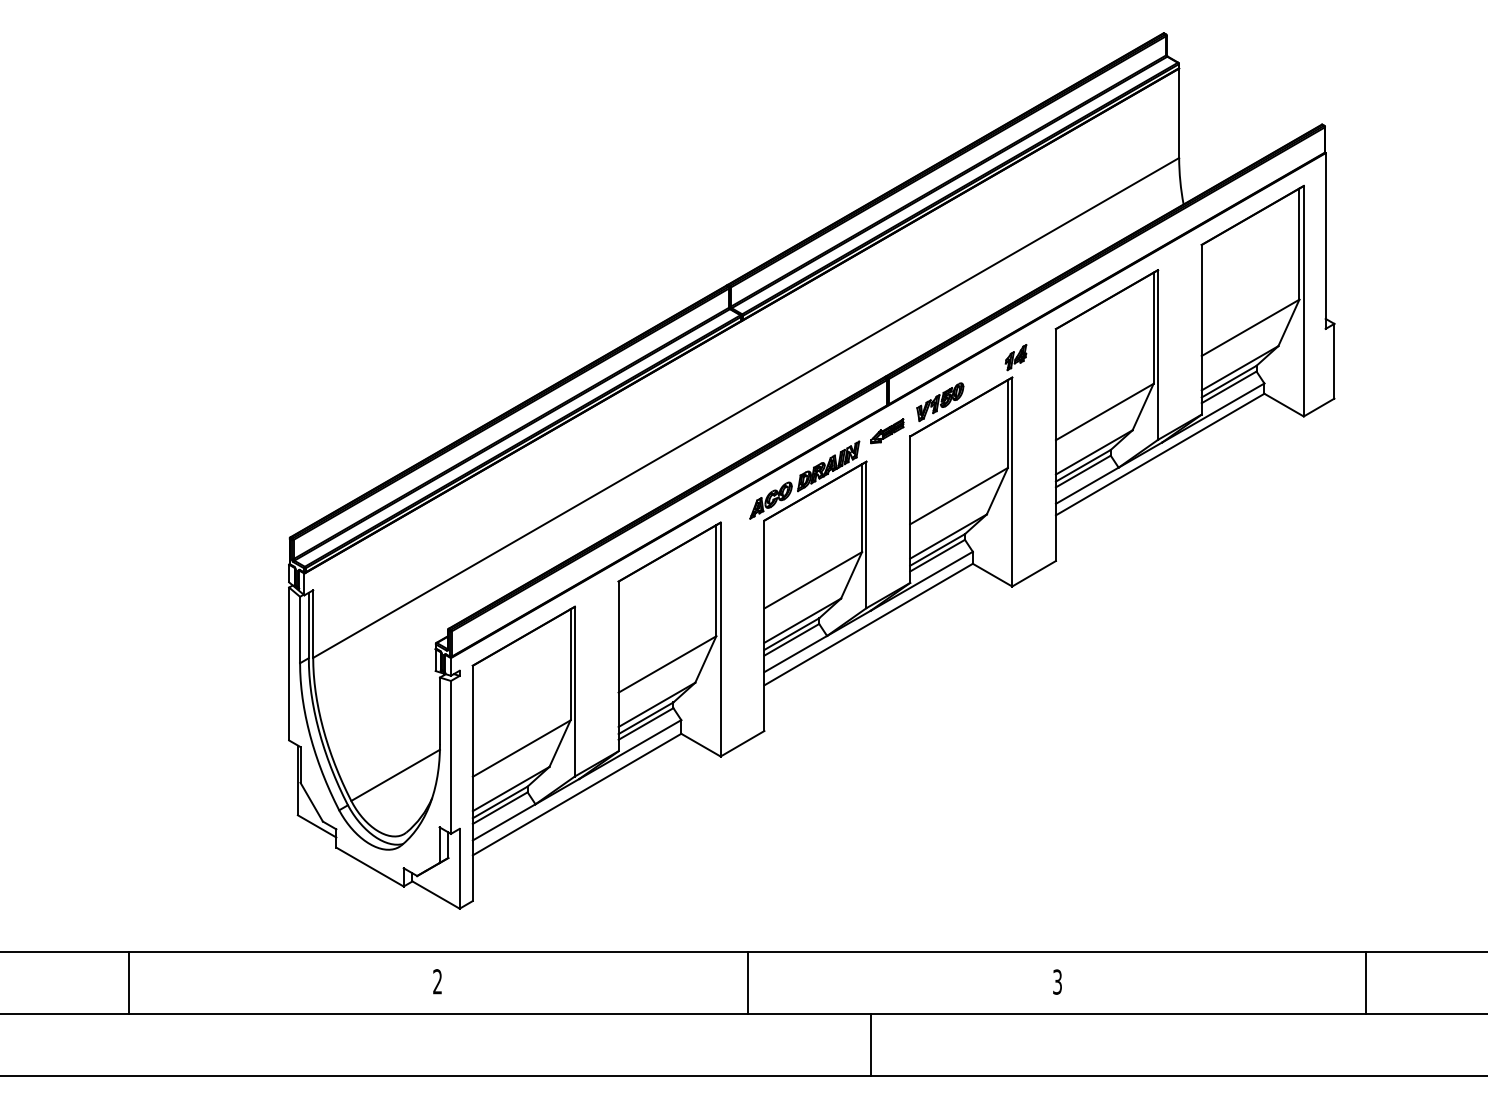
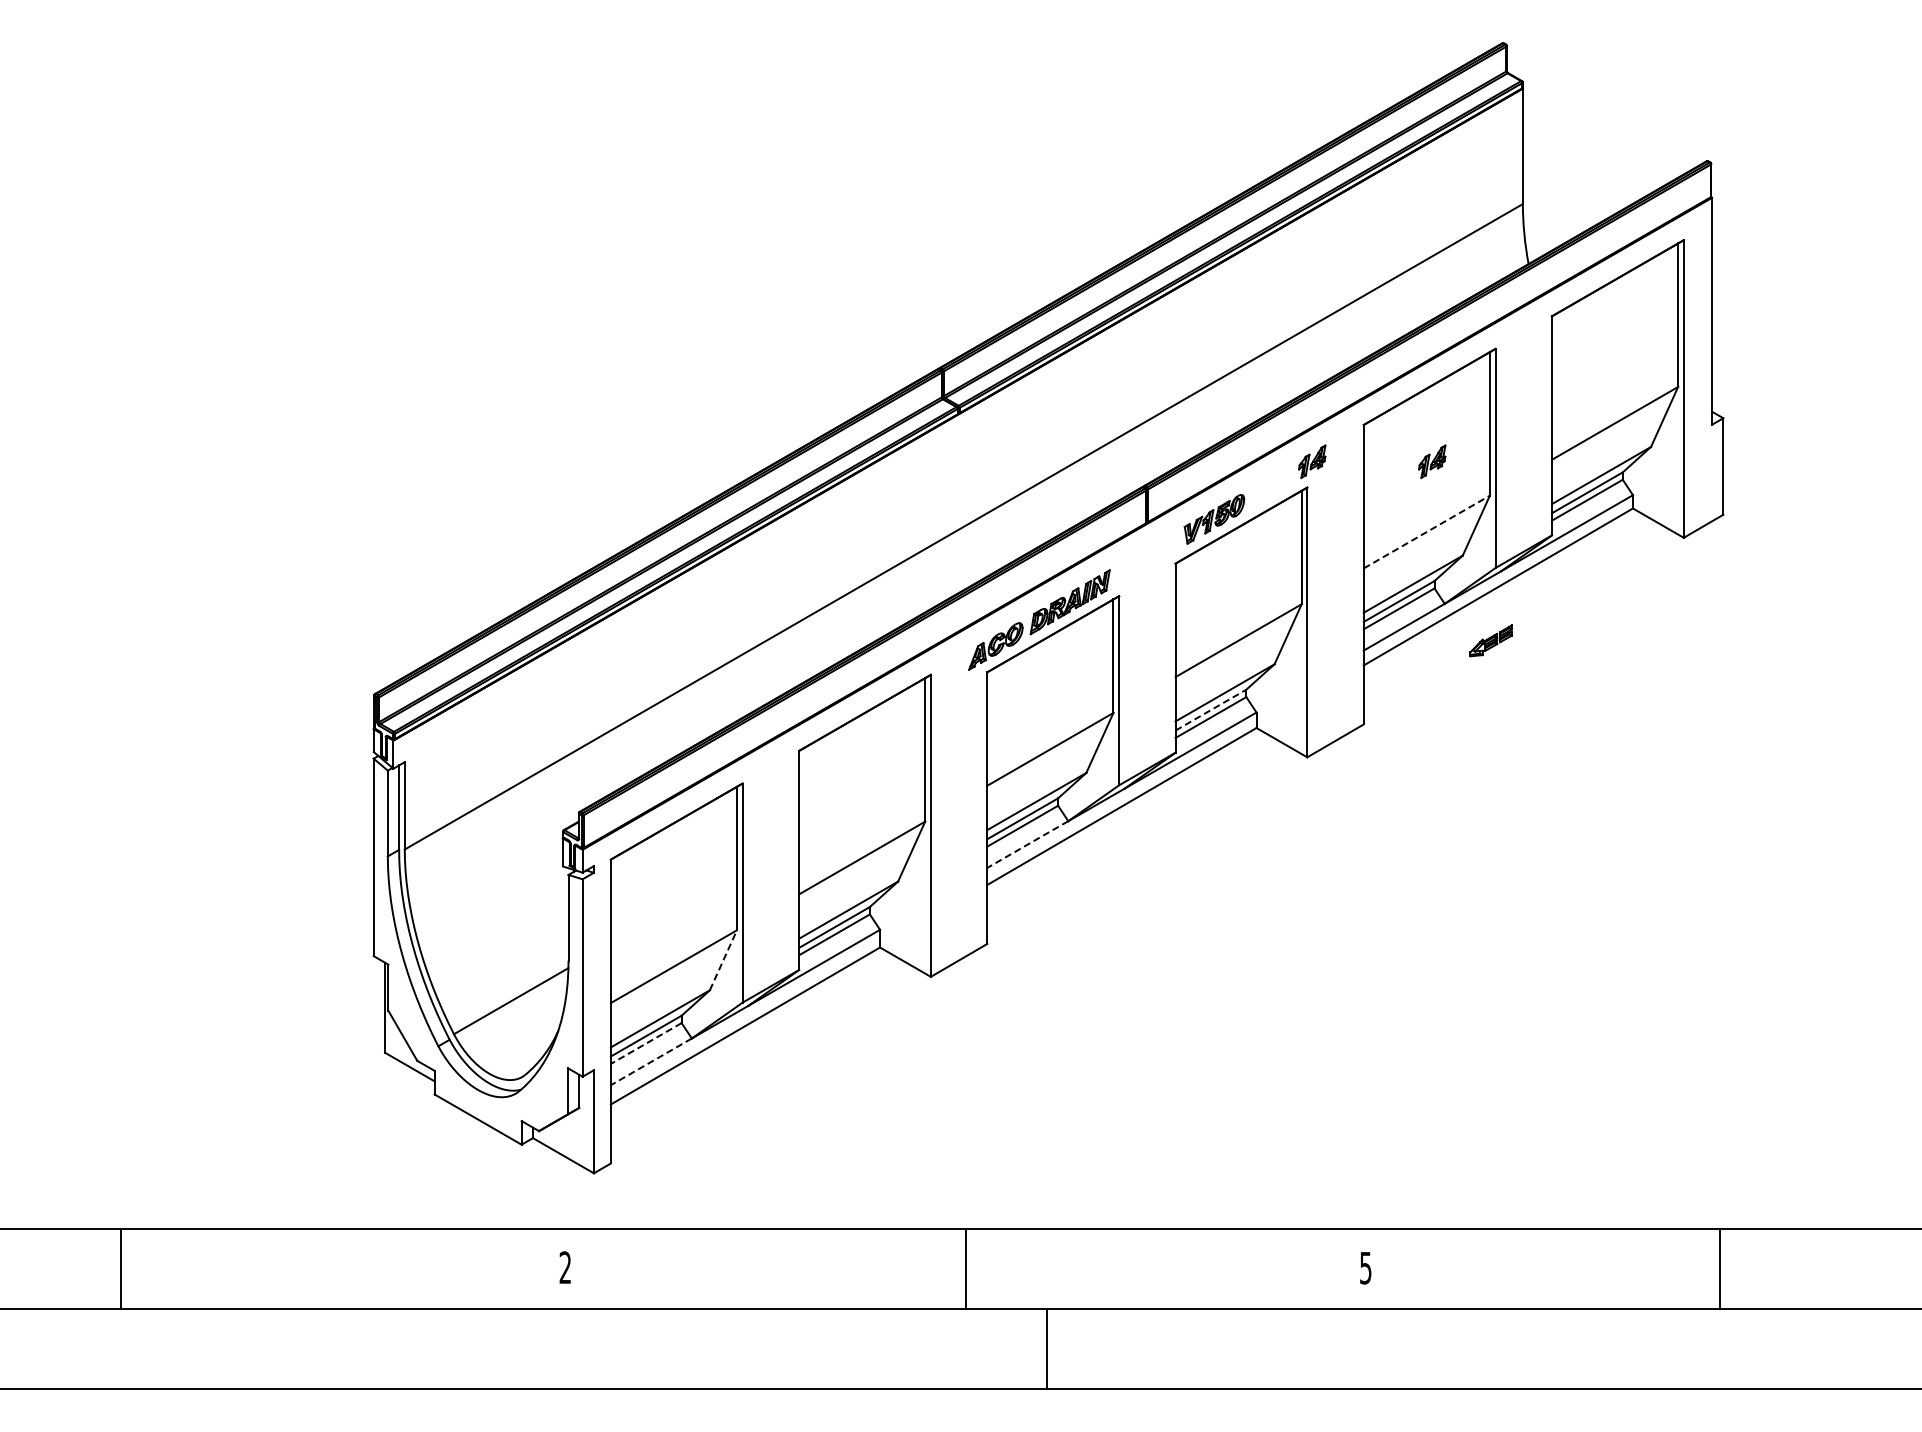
part: (1109, 357) -> (1432, 461), added
line: (1104, 412) -> (1426, 532), solid -> dashed
part: (886, 430) -> (1490, 640), moved
line: (937, 550) -> (1210, 710), solid -> dashed
line: (795, 654) -> (1027, 844), solid -> dashed
line: (560, 743) -> (723, 960), solid -> dashed
line: (500, 808) -> (646, 1043), solid -> dashed
line: (504, 822) -> (651, 1061), solid -> dashed
text: (1057, 981) -> (1365, 1267), 3 -> 5
line: (129, 983) -> (121, 1269), moved
line: (1366, 983) -> (1720, 1269), moved
line: (871, 1044) -> (1046, 1348), moved

